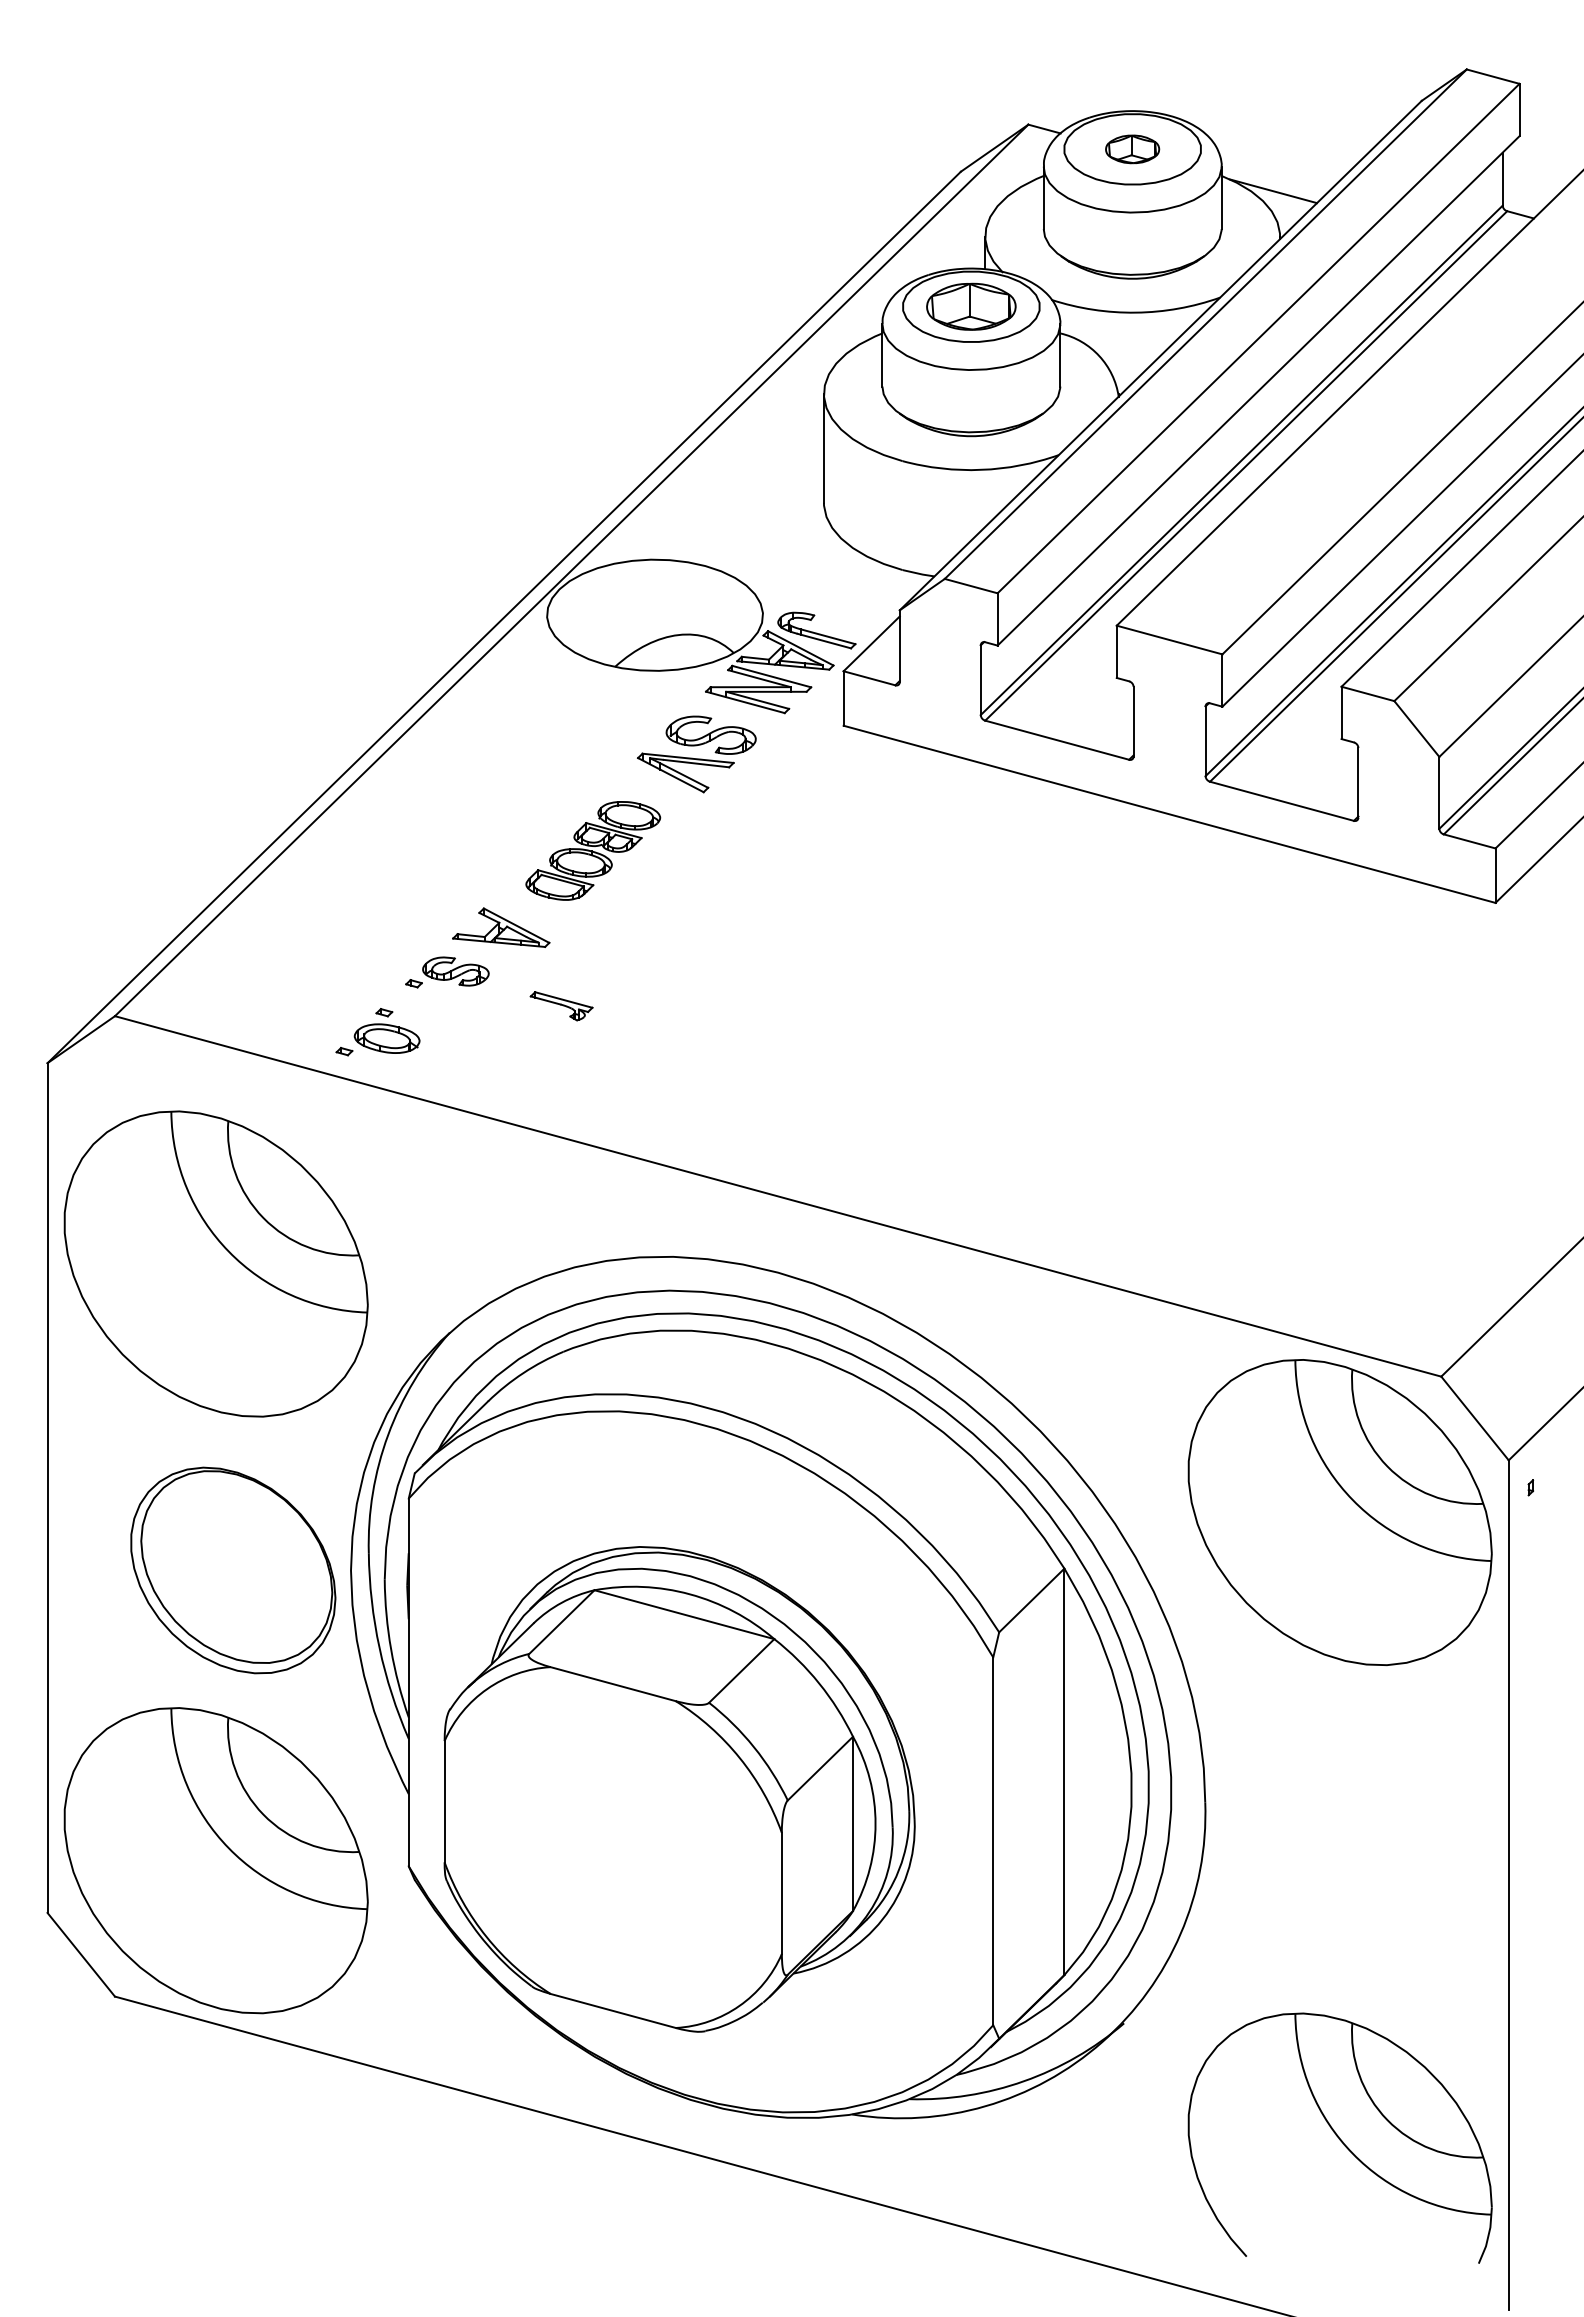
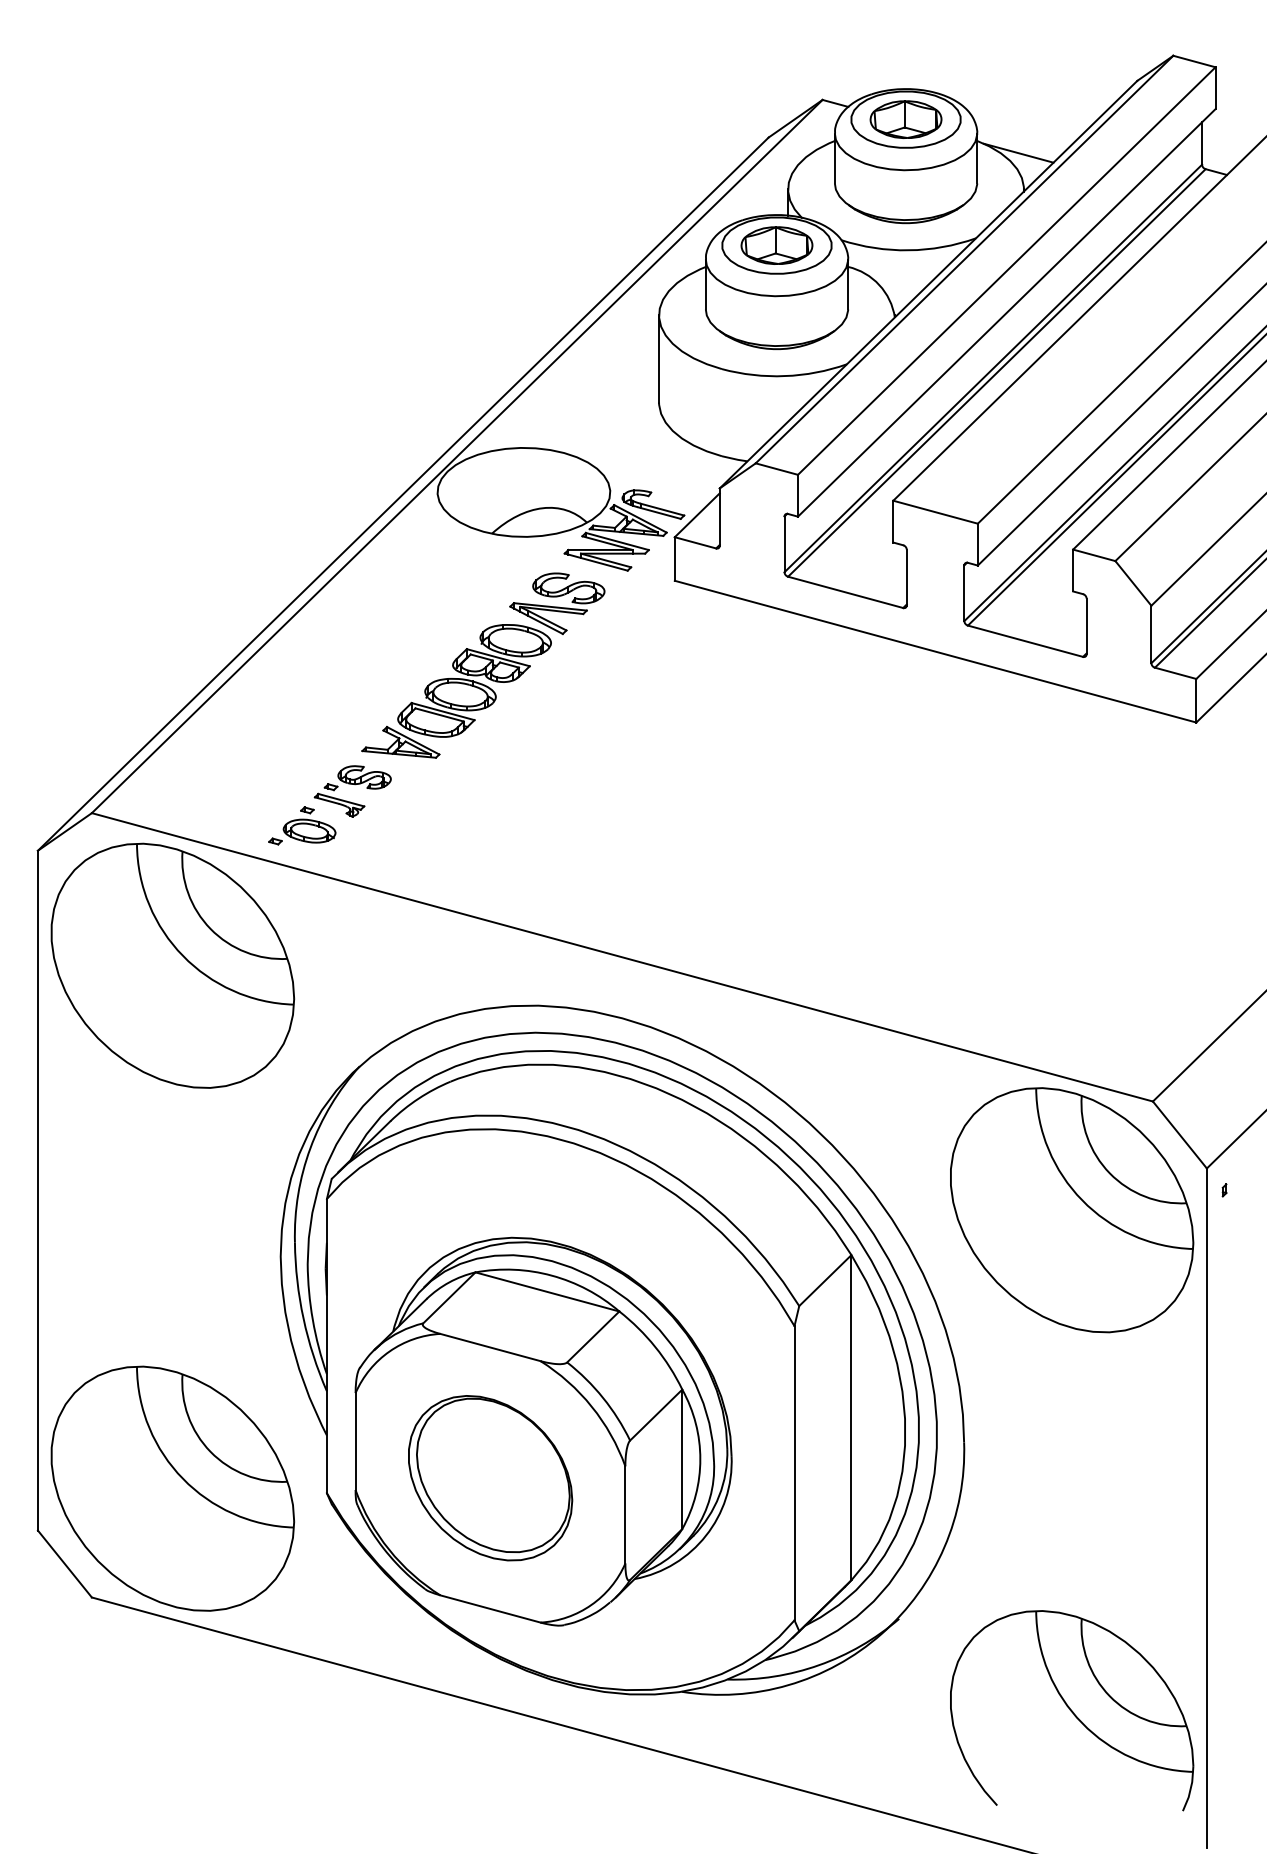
part: (1132, 149) -> (905, 119), size x1.67
part: (592, 850) -> (473, 680), size x1.43
part: (561, 1006) -> (339, 805), moved
part: (215, 1263) -> (172, 965), moved
part: (233, 1570) -> (490, 1478), moved

